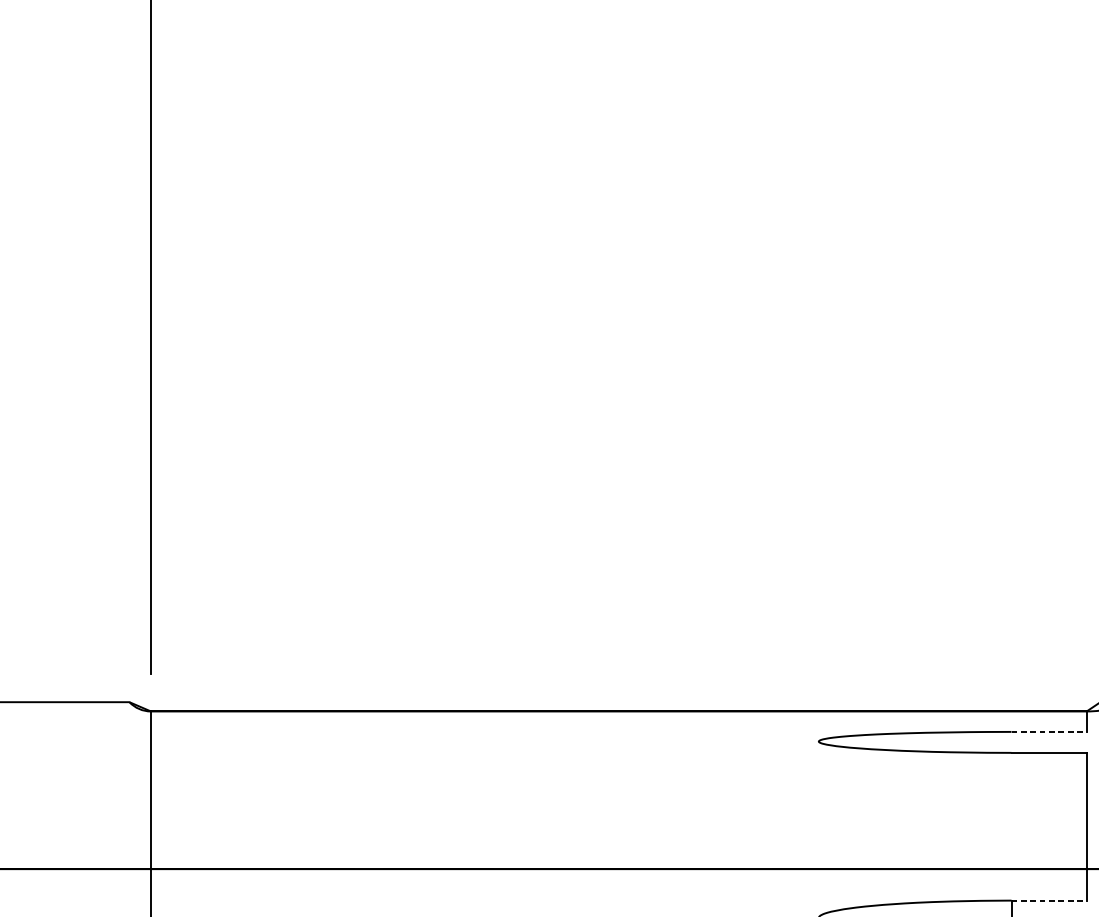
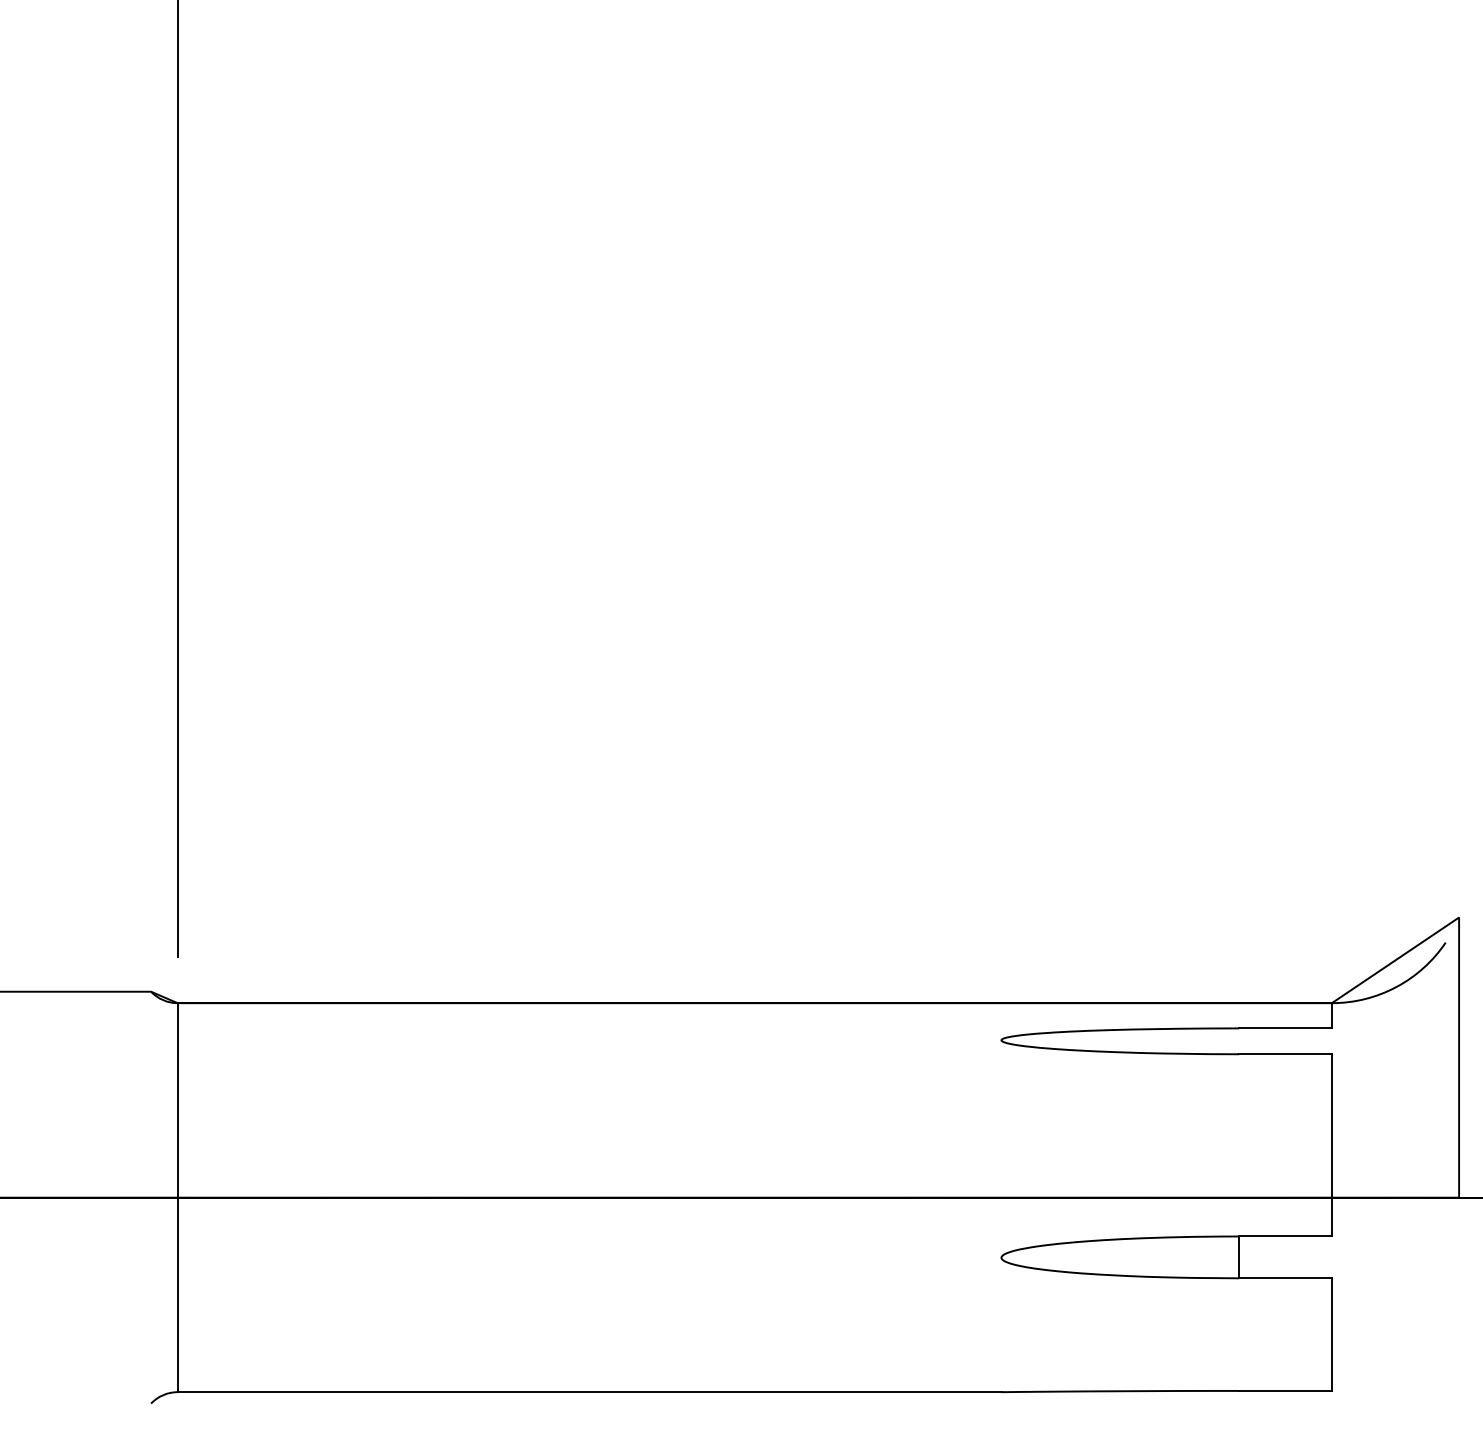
line: (1049, 731) -> (1286, 1028), dashed -> solid
line: (1049, 900) -> (1286, 1236), dashed -> solid

